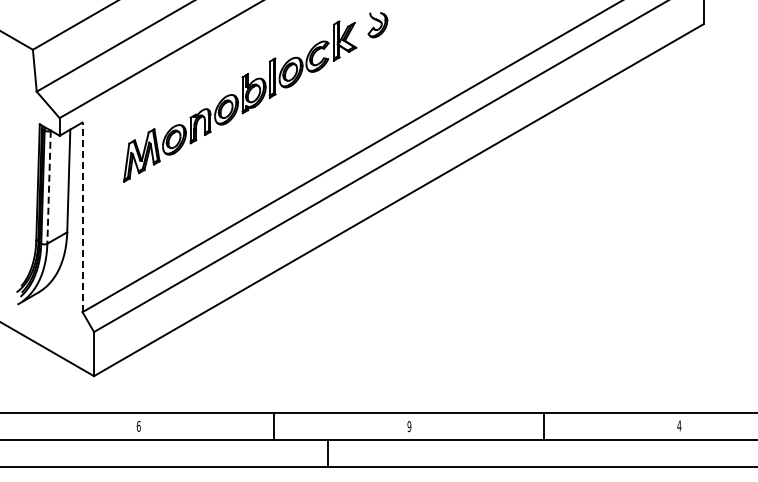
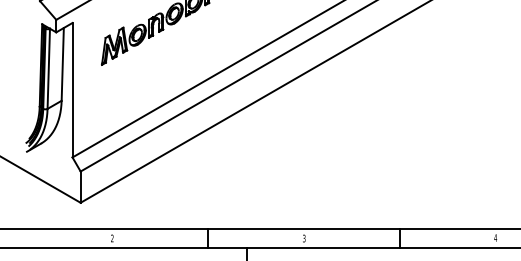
line: (49, 187) -> (49, 69), dashed -> solid
line: (82, 217) -> (72, 90), dashed -> solid
text: (138, 426) -> (112, 238), 6 -> 2
text: (409, 426) -> (304, 238), 9 -> 3

